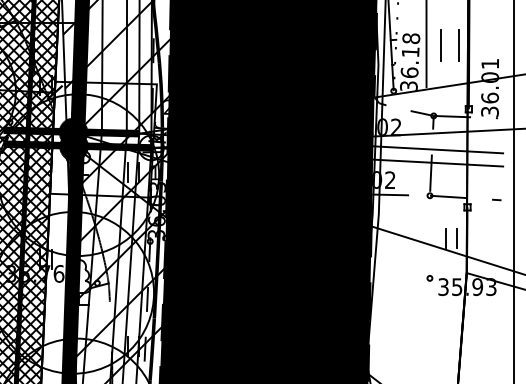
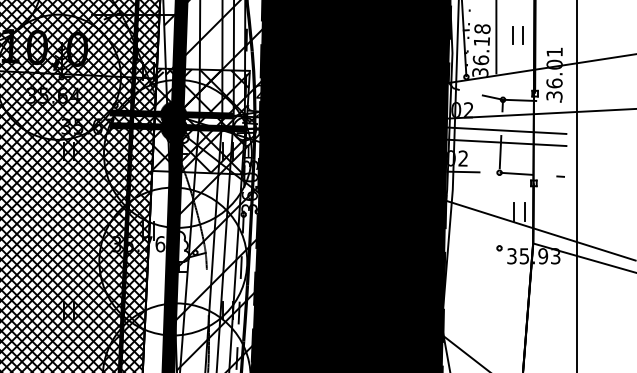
part: (449, 45) -> (517, 35), size x0.62
hatch: (102, 139) -> (200, 121), added

